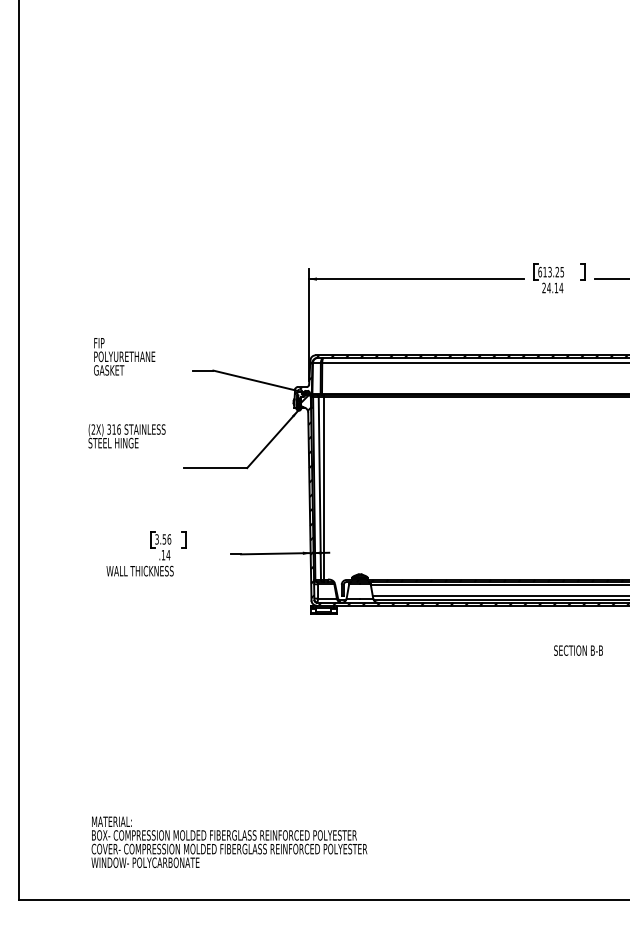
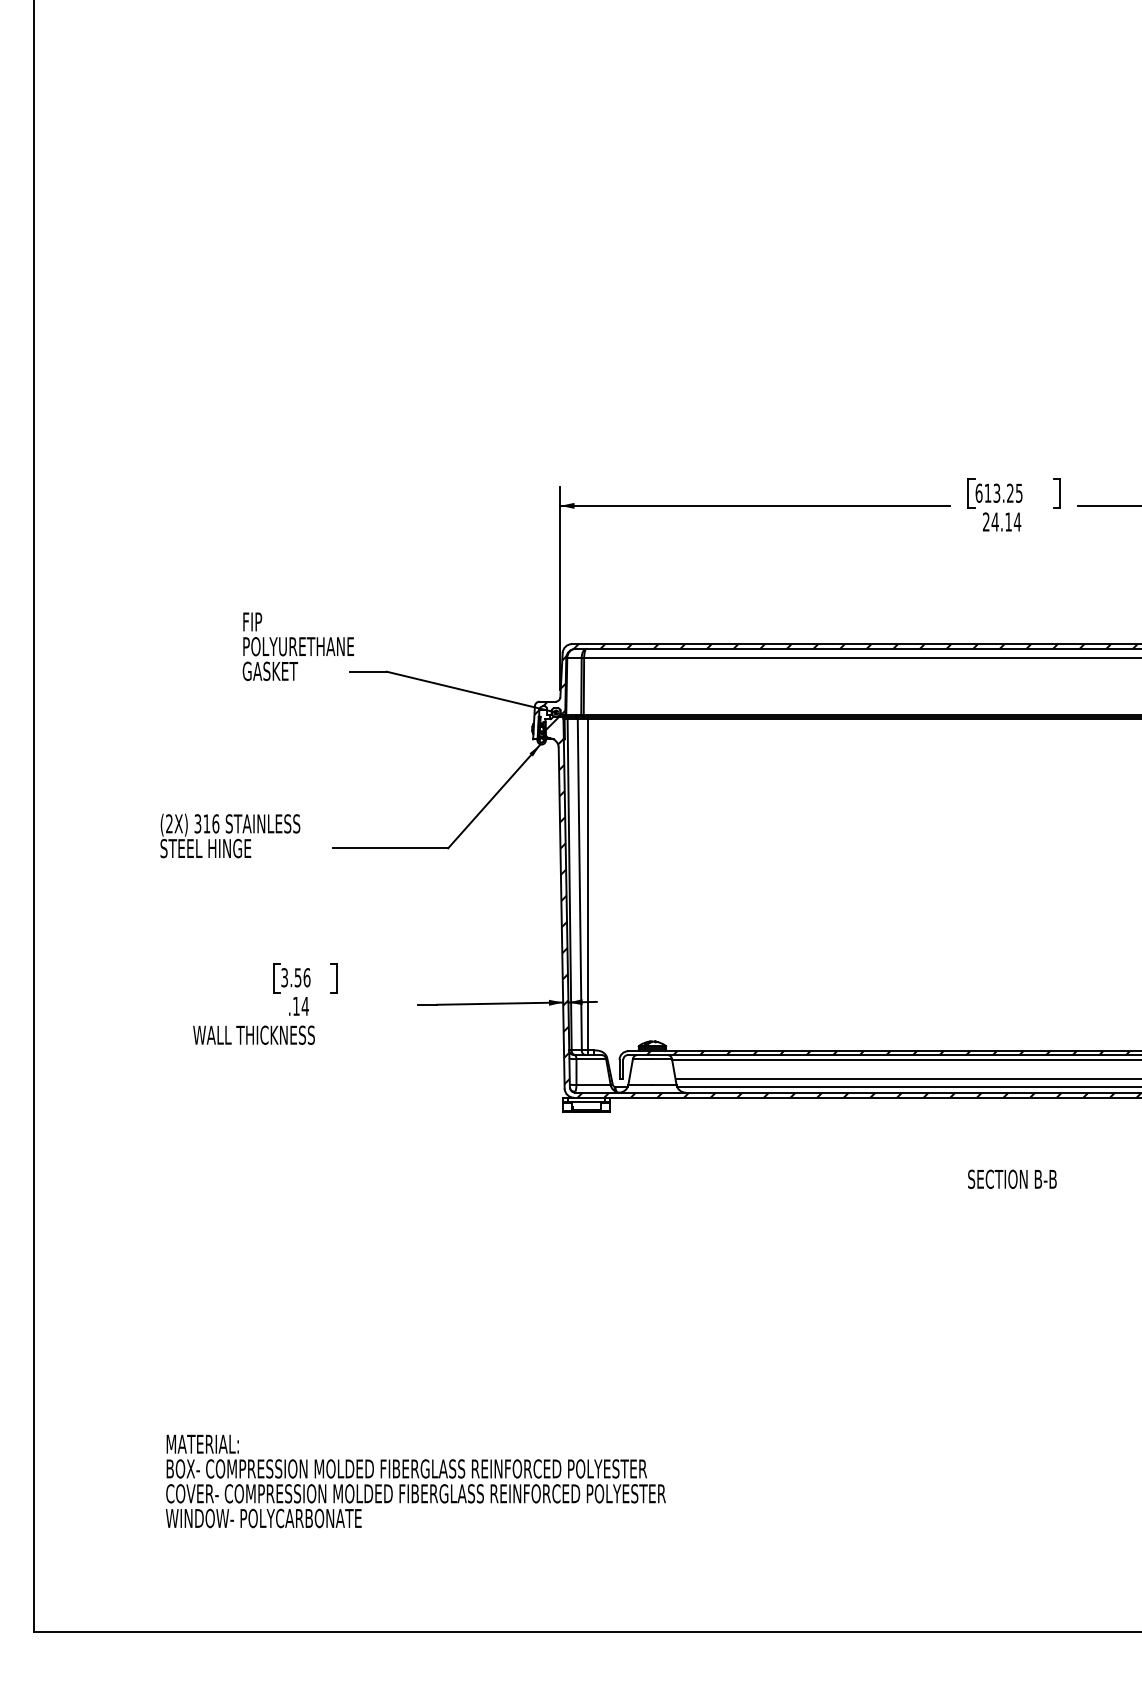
text: (124, 356) -> (298, 646), moved
text: (126, 436) -> (229, 836), moved
text: (578, 650) -> (1012, 1179), moved
text: (229, 841) -> (416, 1479), moved

